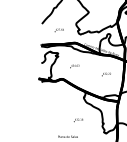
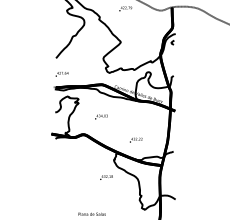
text: (58, 30) -> (61, 74), moved
text: (106, 74) -> (136, 139), moved
text: (78, 120) -> (106, 177), moved

